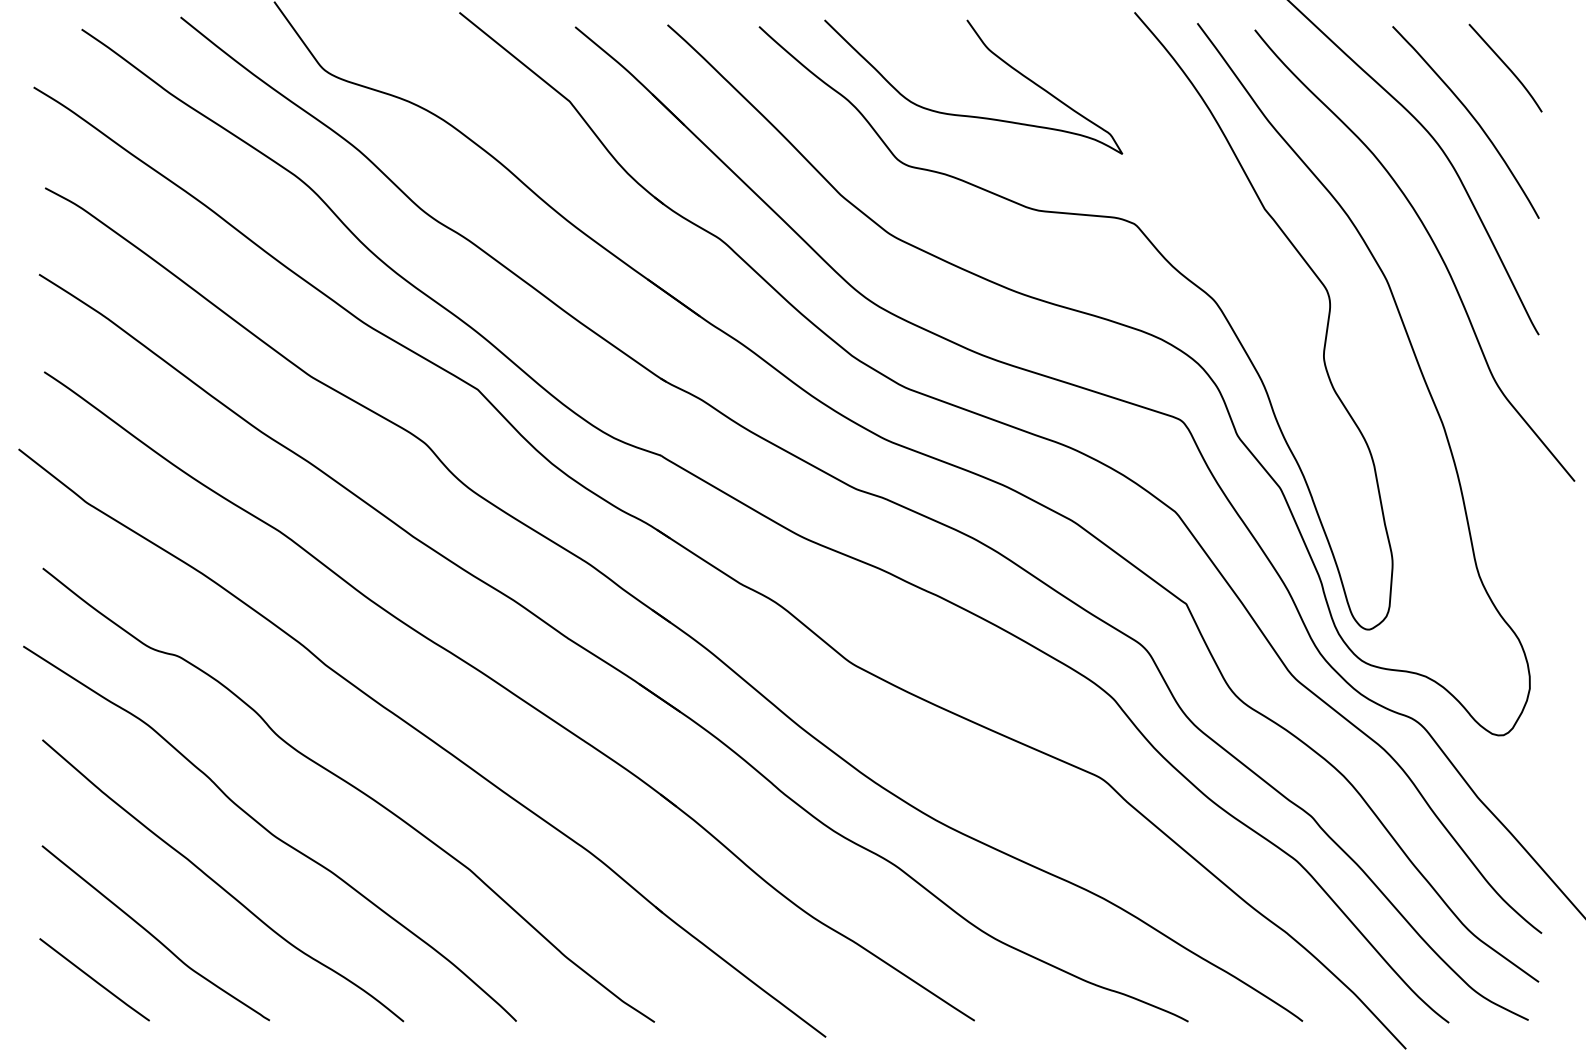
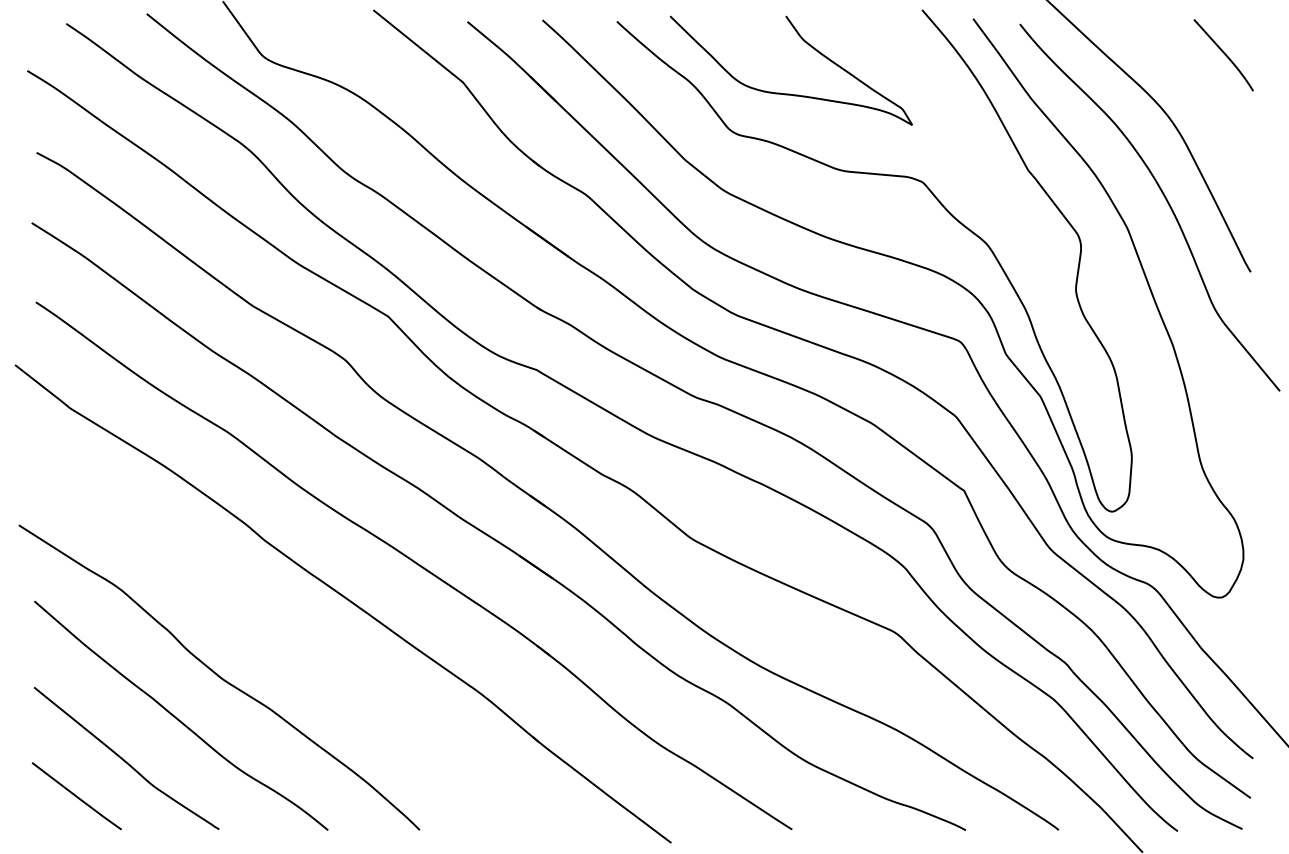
curve: (1471, 116) -> (1195, 94), removed
curve: (354, 788) -> (288, 640), removed

